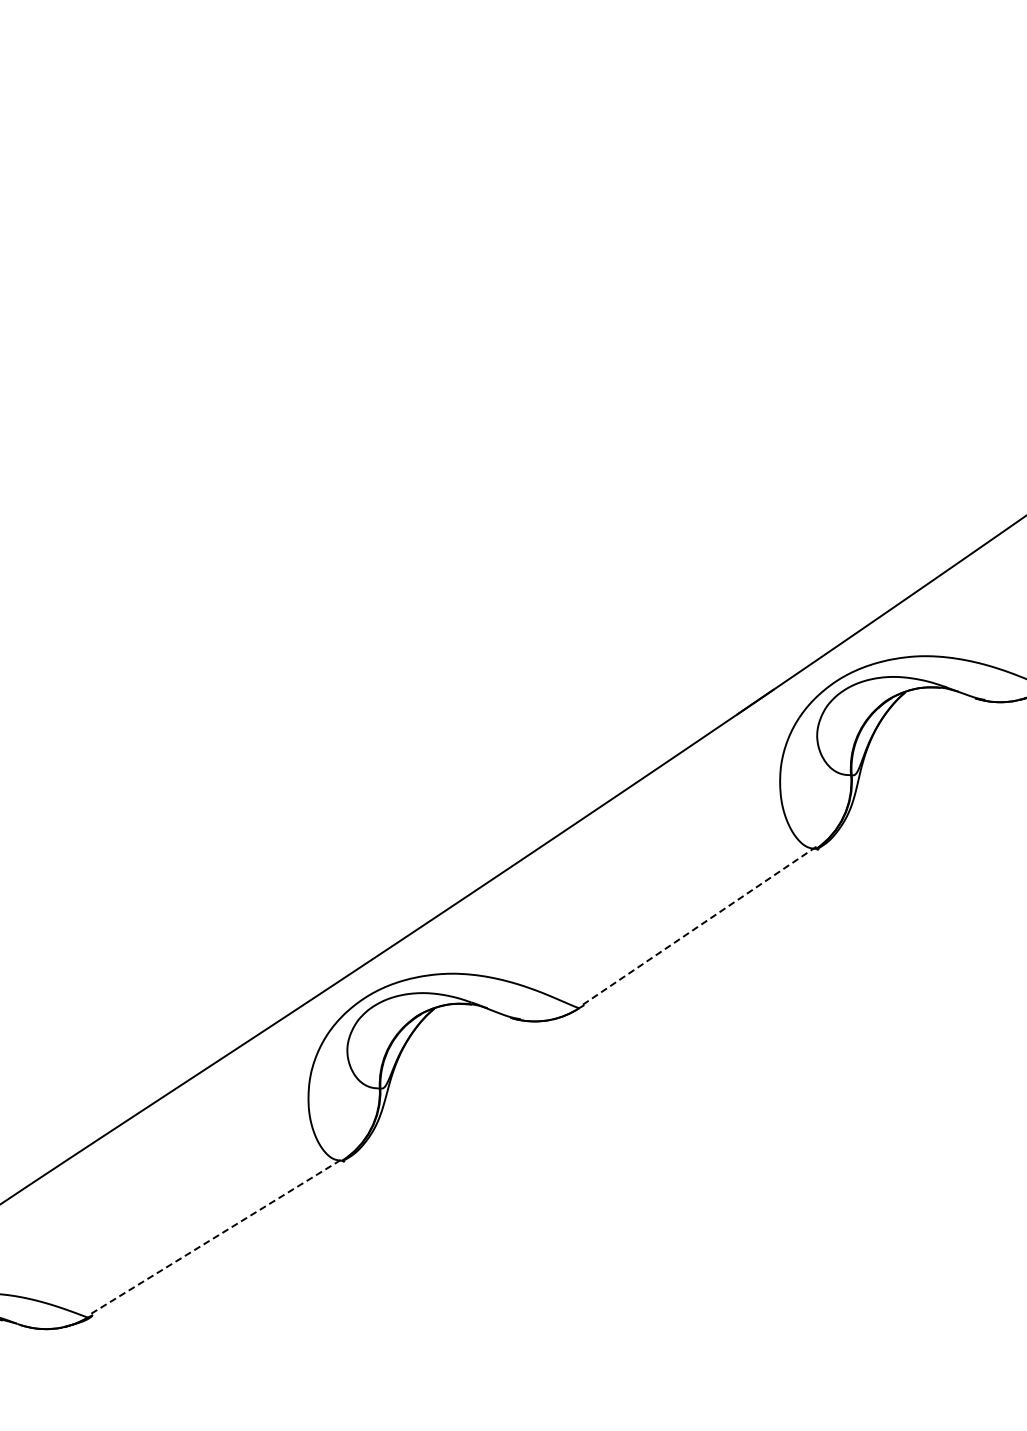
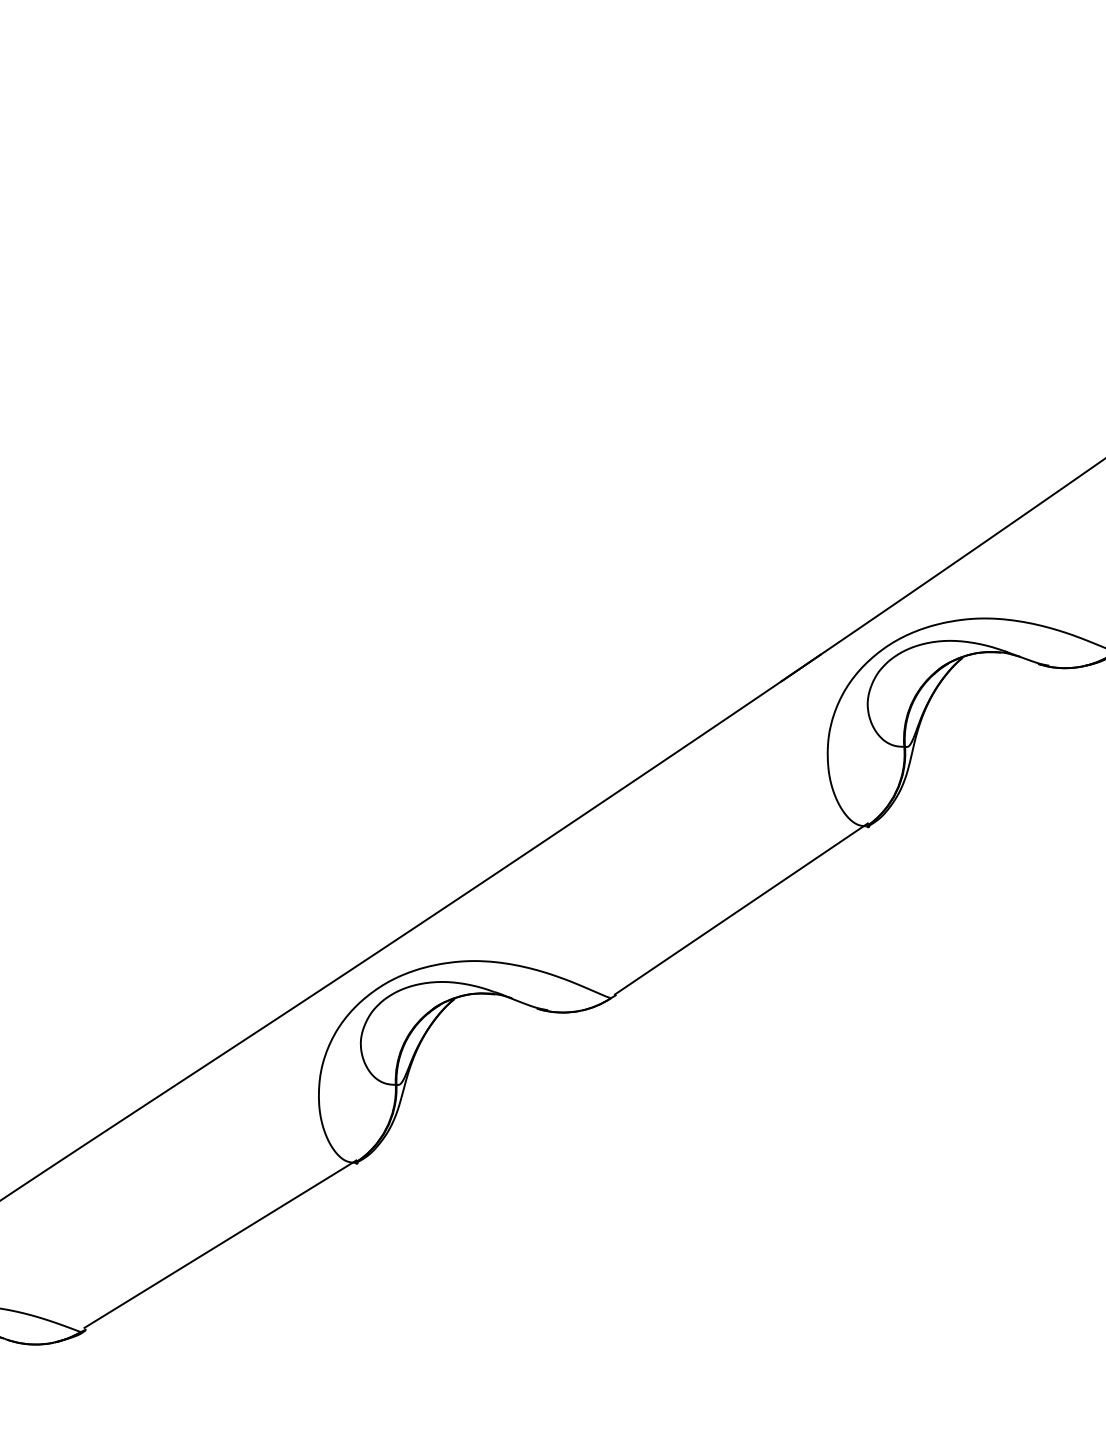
line: (700, 925) -> (741, 909), dashed -> solid
line: (217, 1235) -> (220, 1243), dashed -> solid

